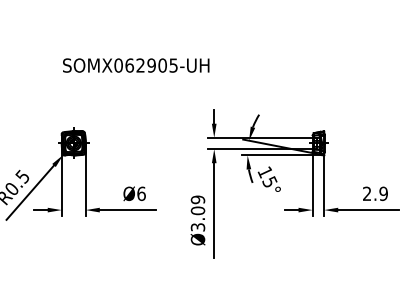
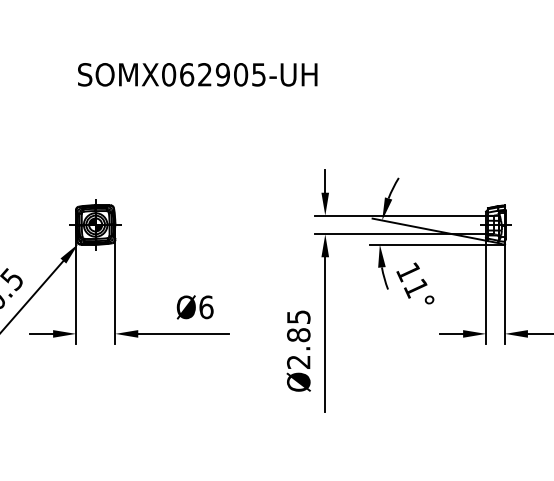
text: (136, 65) -> (198, 74), moved
text: (269, 182) -> (415, 288), 15° -> 11°
text: (197, 213) -> (297, 339), Ø3.09 -> Ø2.85

